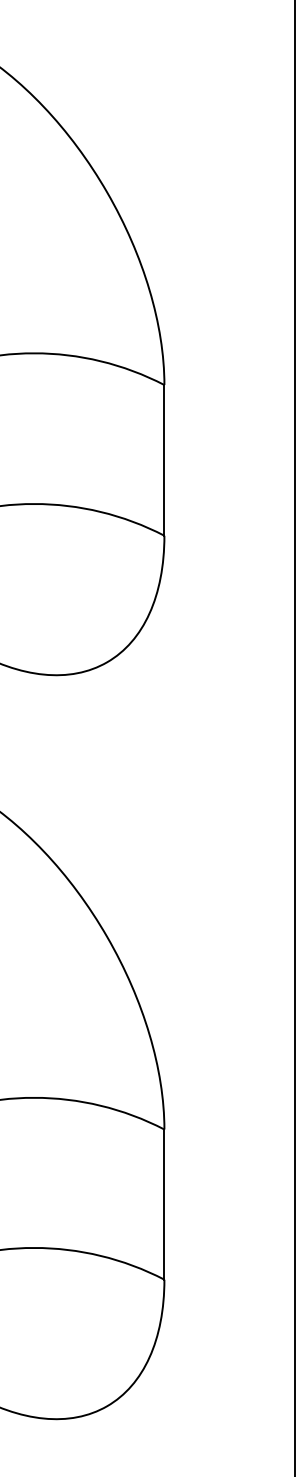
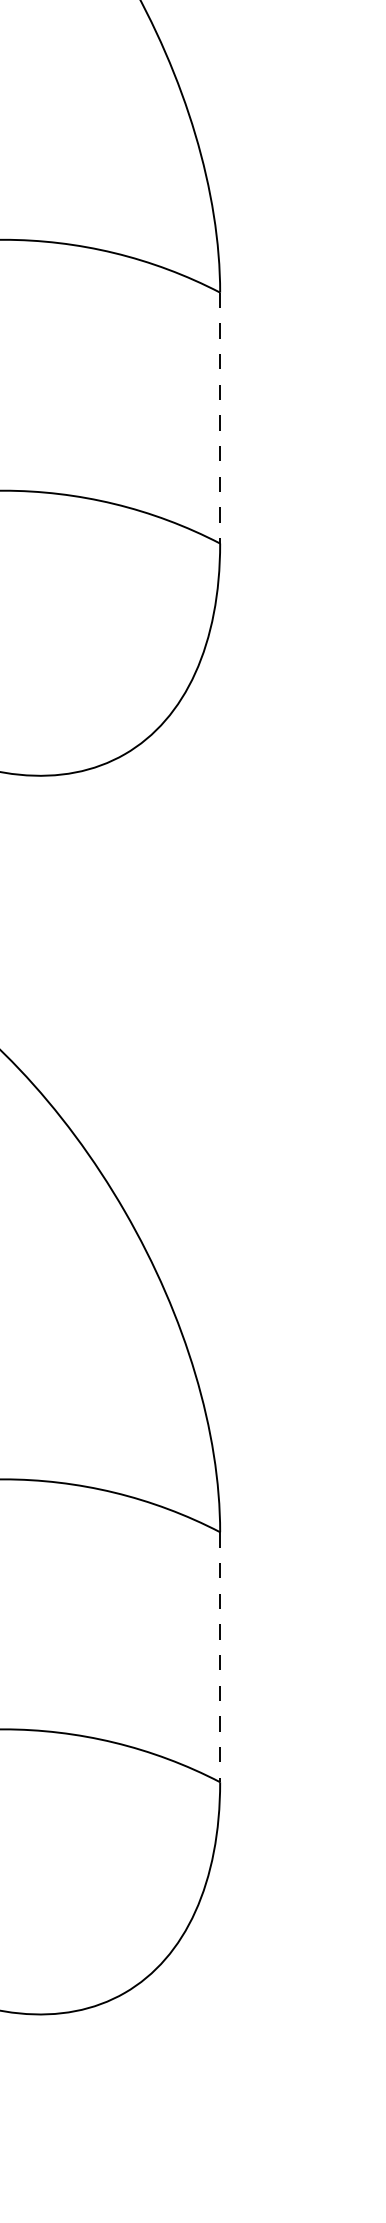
line: (164, 460) -> (220, 418), solid -> dashed
line: (164, 1205) -> (220, 1658), solid -> dashed

